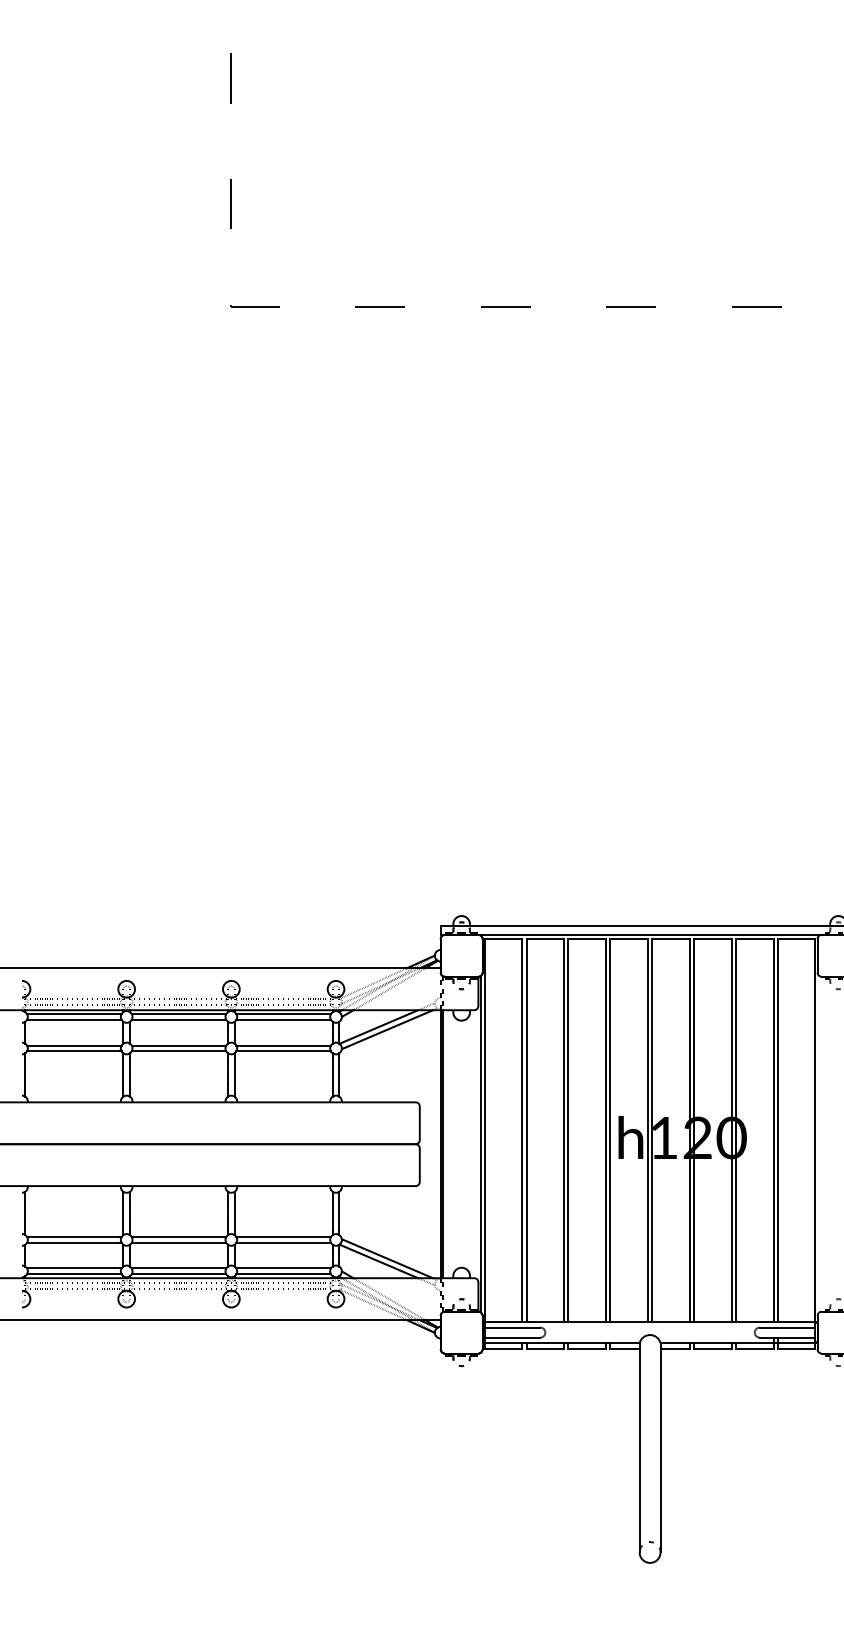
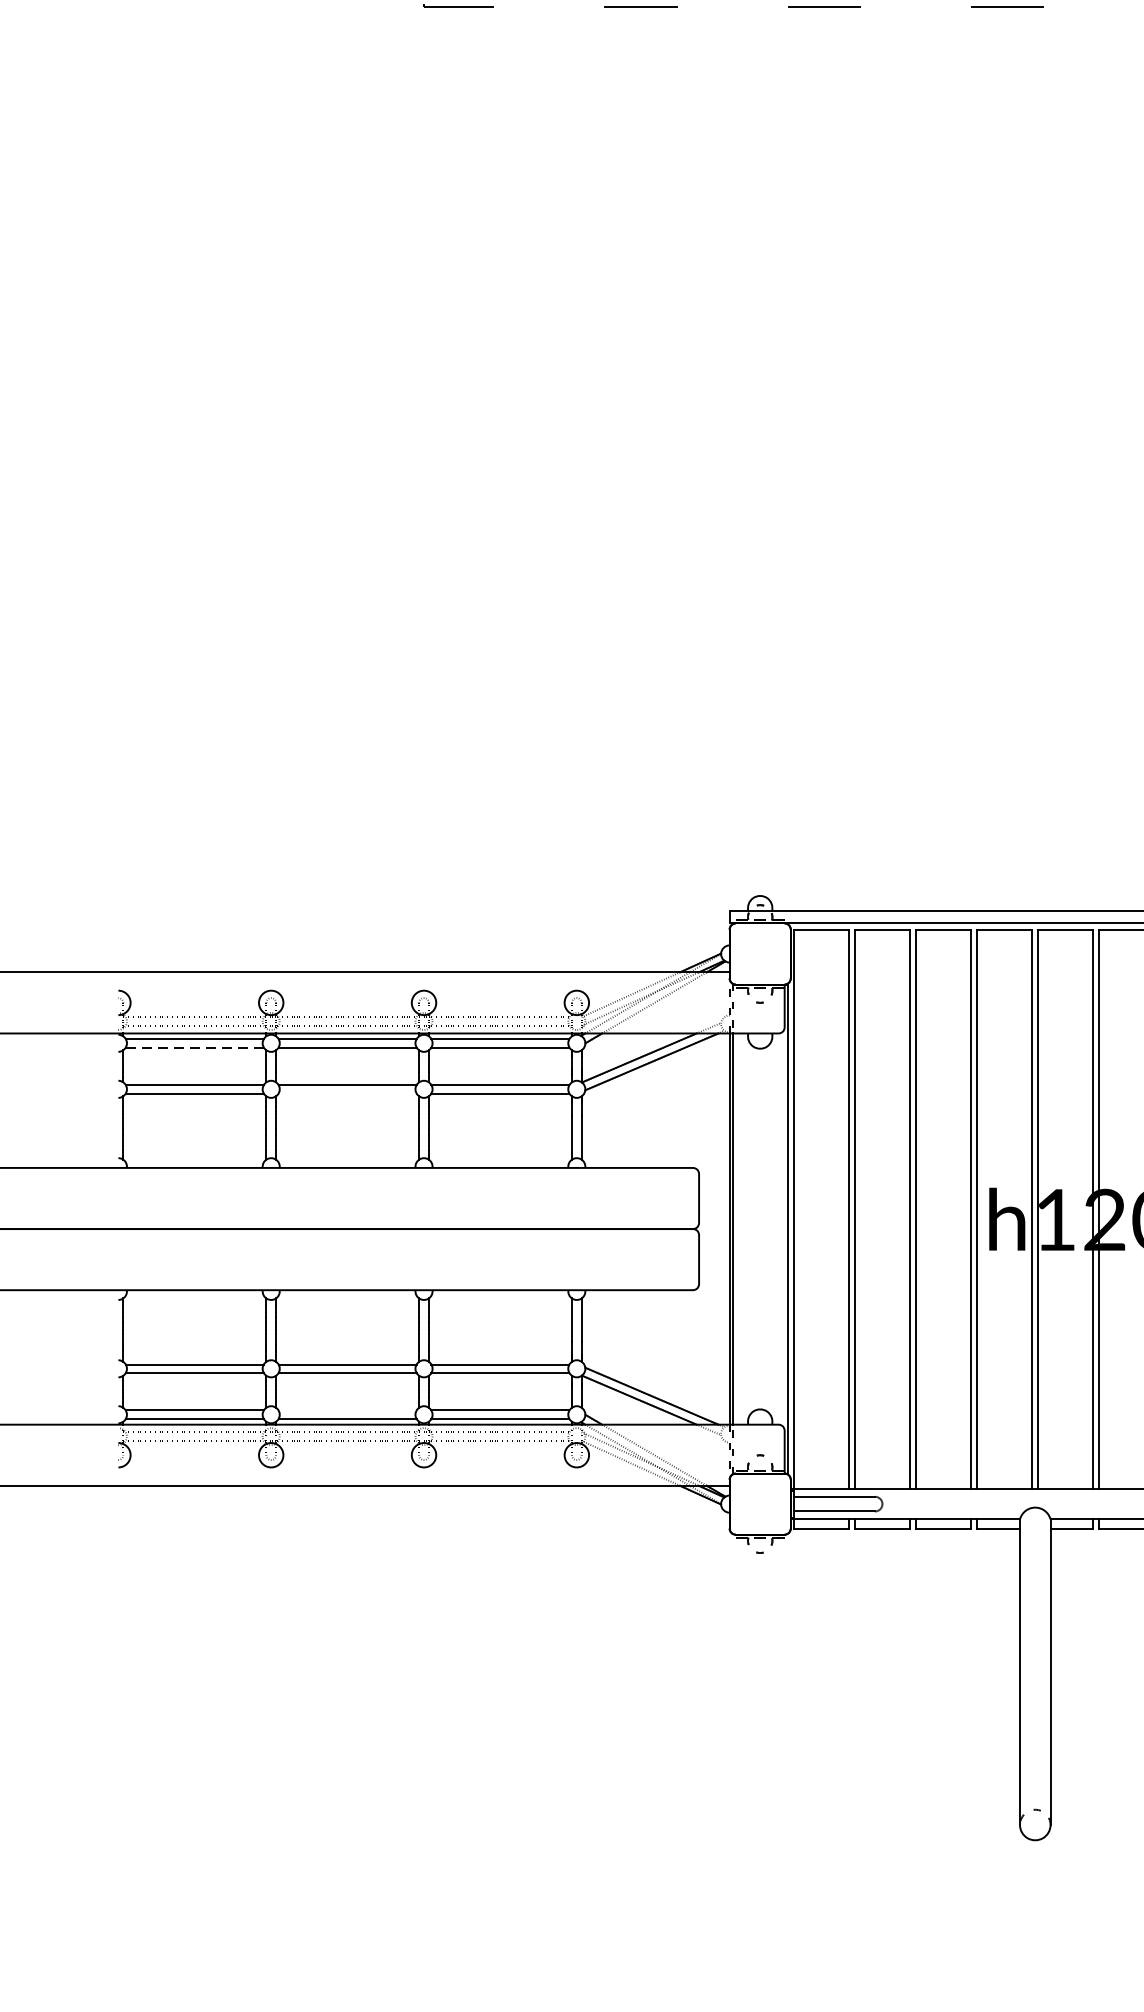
line: (74, 1019) -> (195, 1047), solid -> dashed
line: (178, 1051) -> (346, 1093), removed
line: (178, 1268) -> (346, 1410), removed

